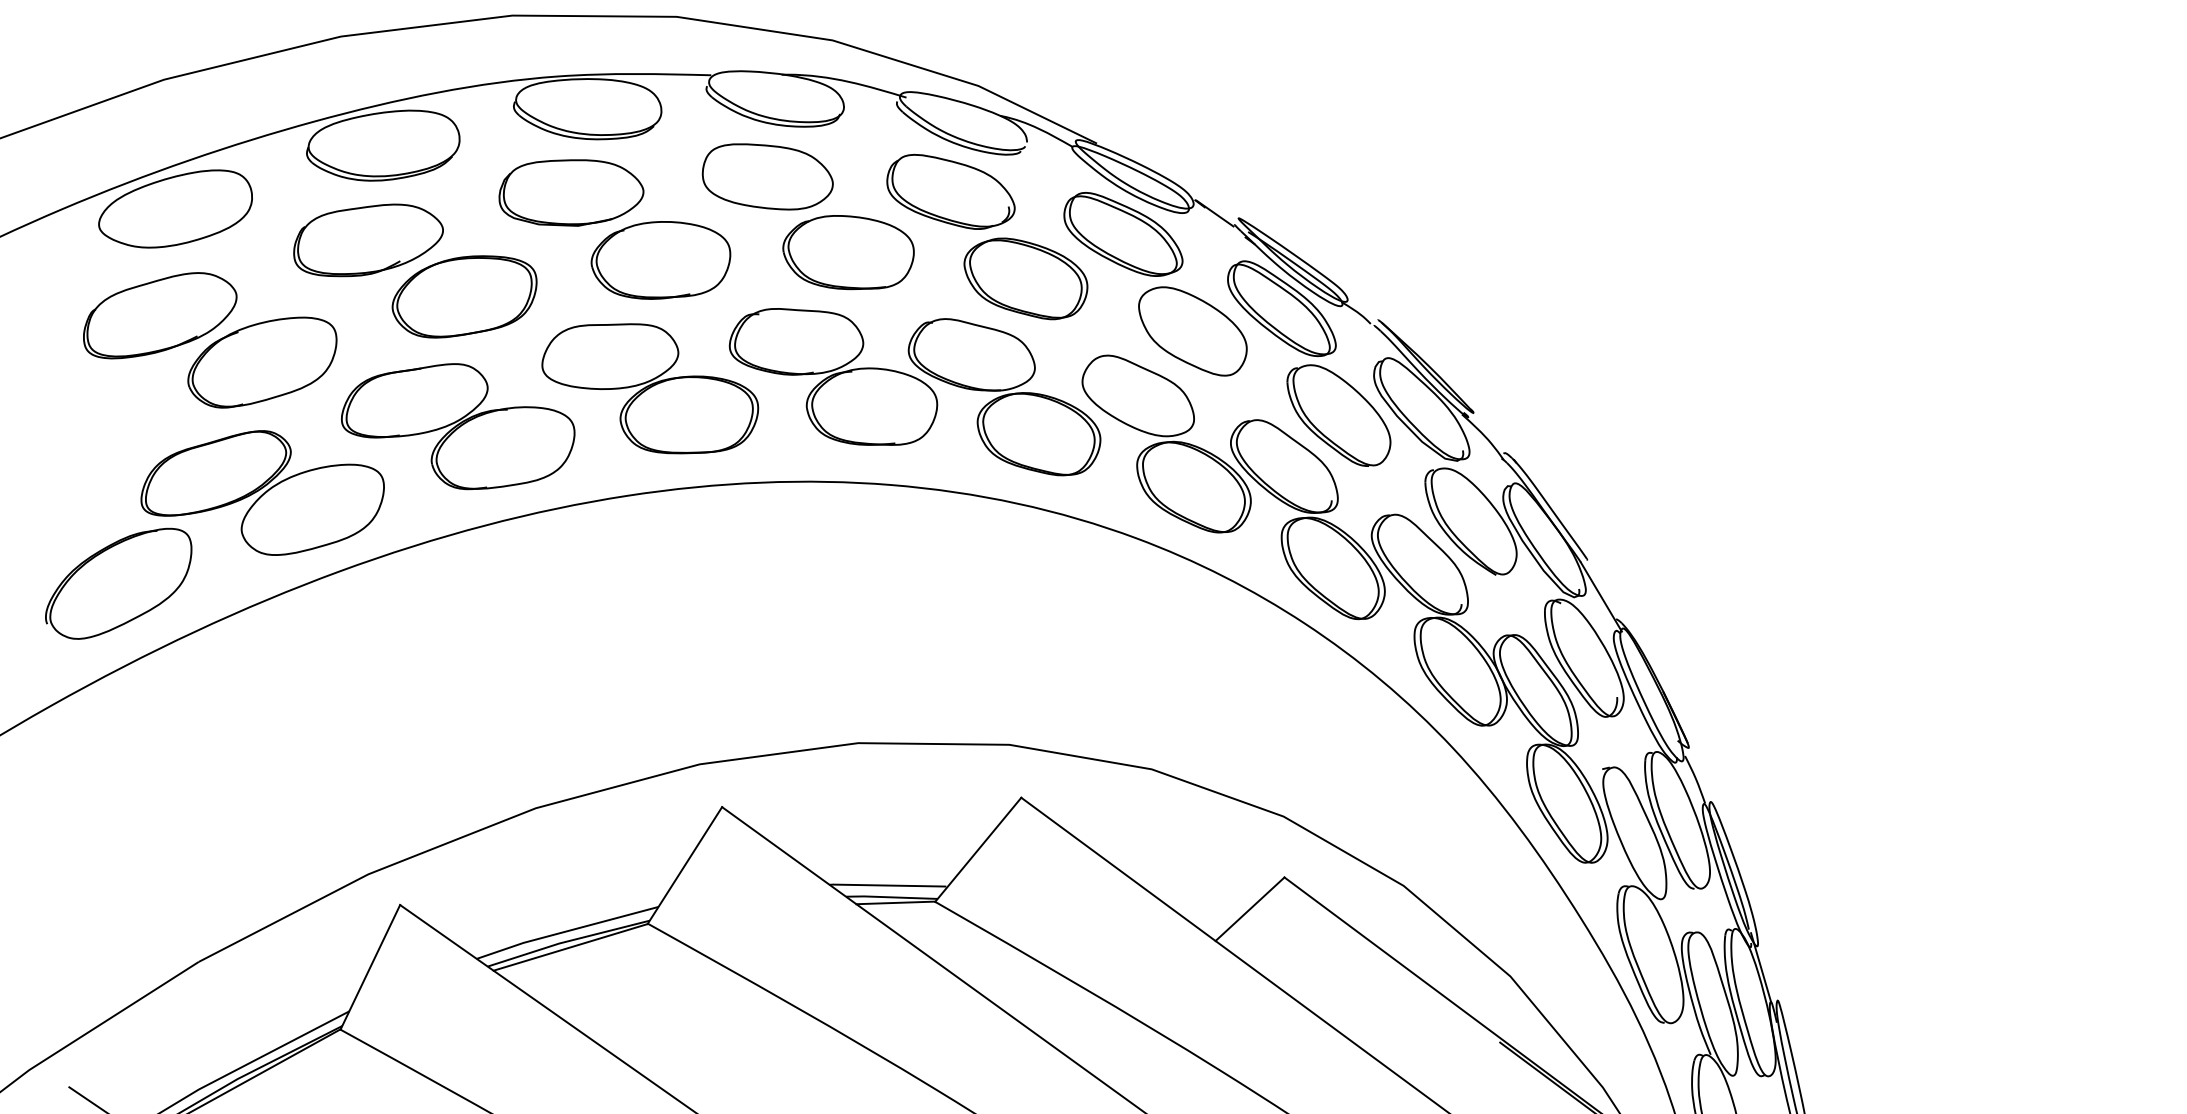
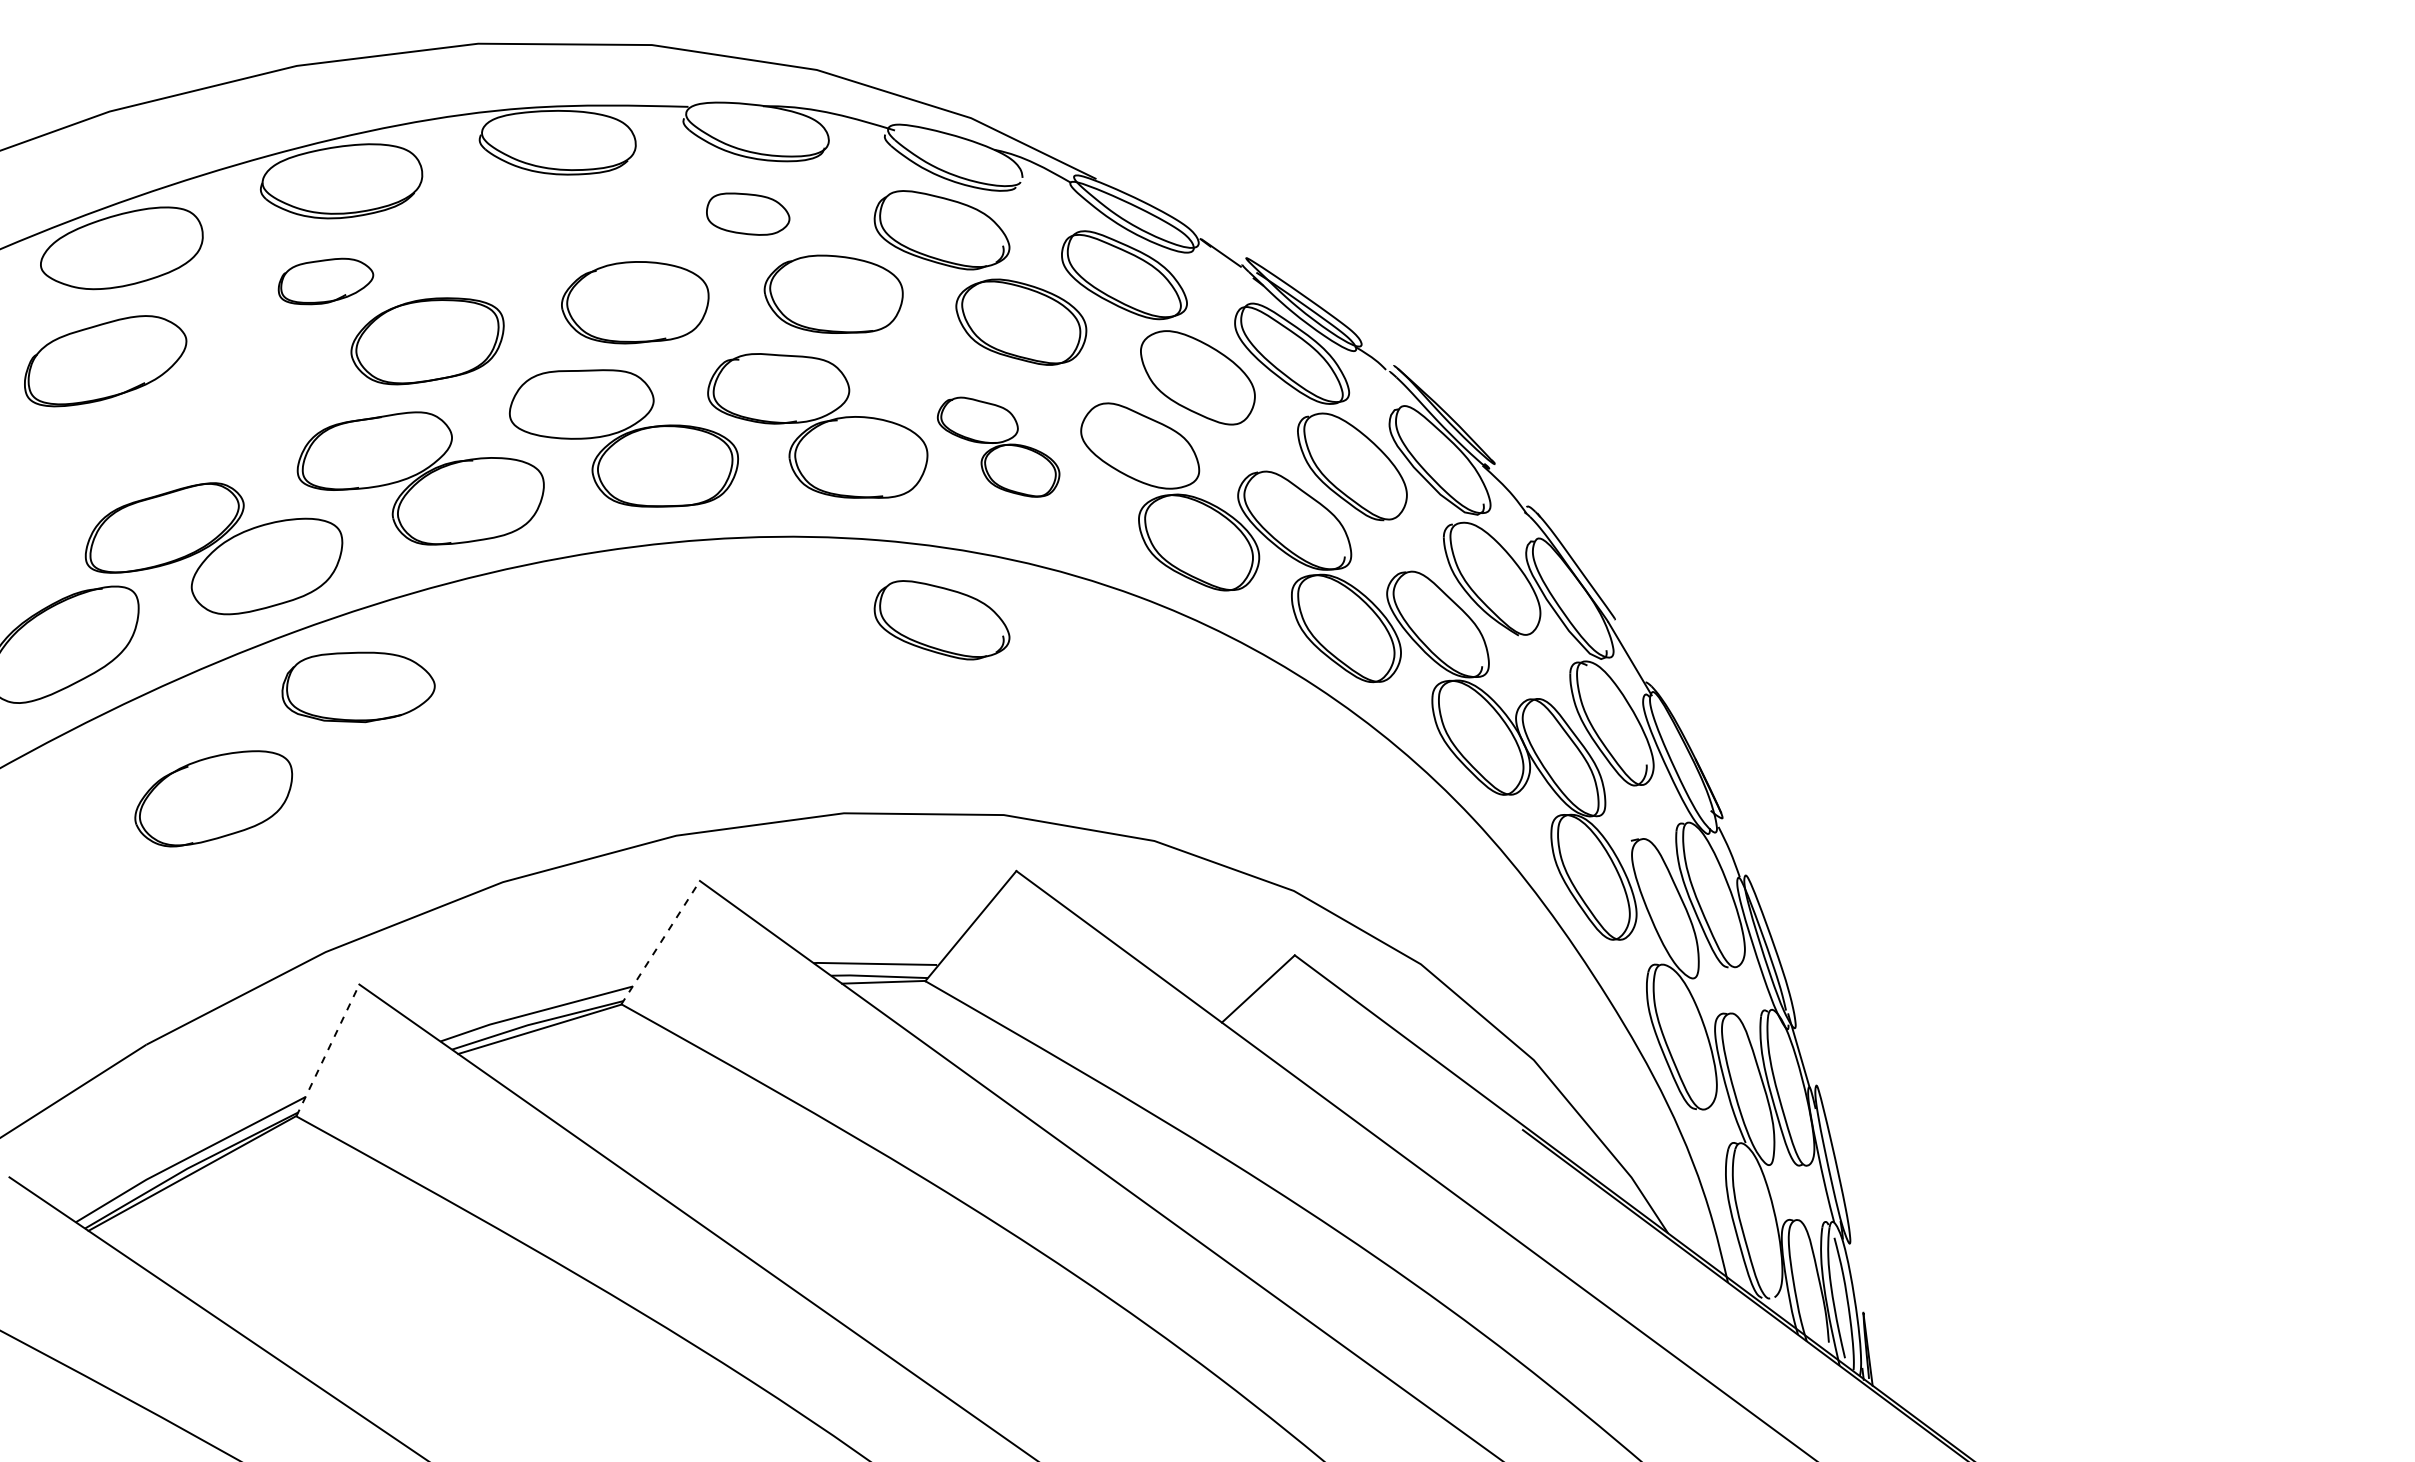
part: (767, 176) -> (747, 213), size x0.6
part: (571, 193) -> (358, 687), moved
part: (368, 240) -> (325, 281), size x0.6
part: (262, 362) -> (213, 798), moved
part: (1004, 396) -> (998, 446), size x0.6
part: (950, 560) -> (941, 620), added
line: (684, 865) -> (660, 942), solid -> dashed
line: (370, 966) -> (328, 1049), solid -> dashed

